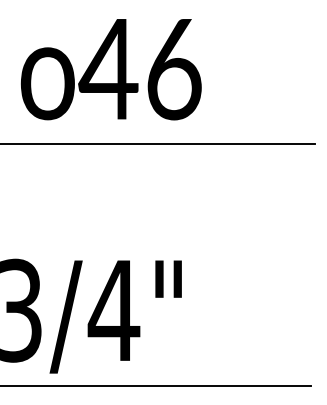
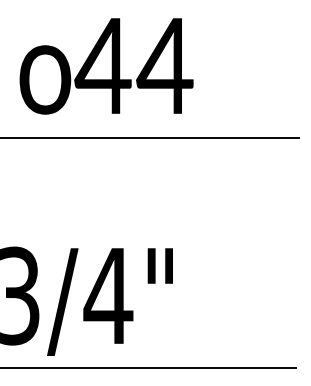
text: (172, 69) -> (164, 66), 46 -> 44

